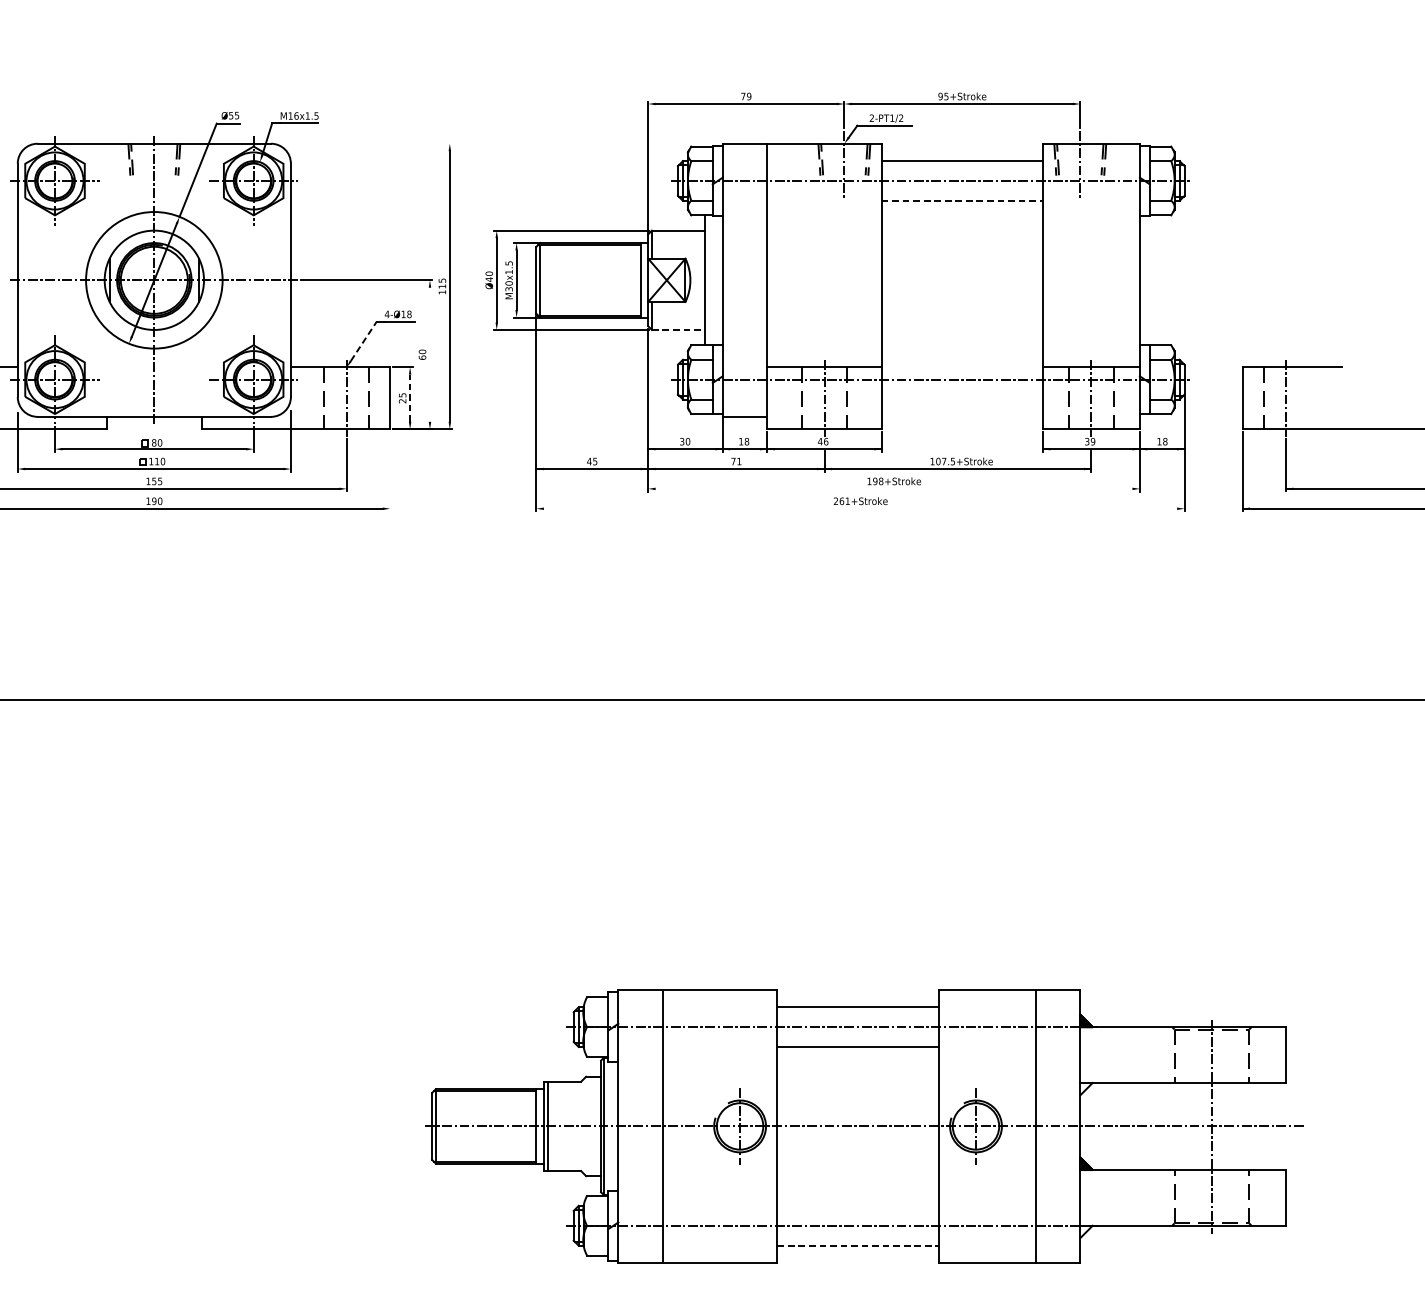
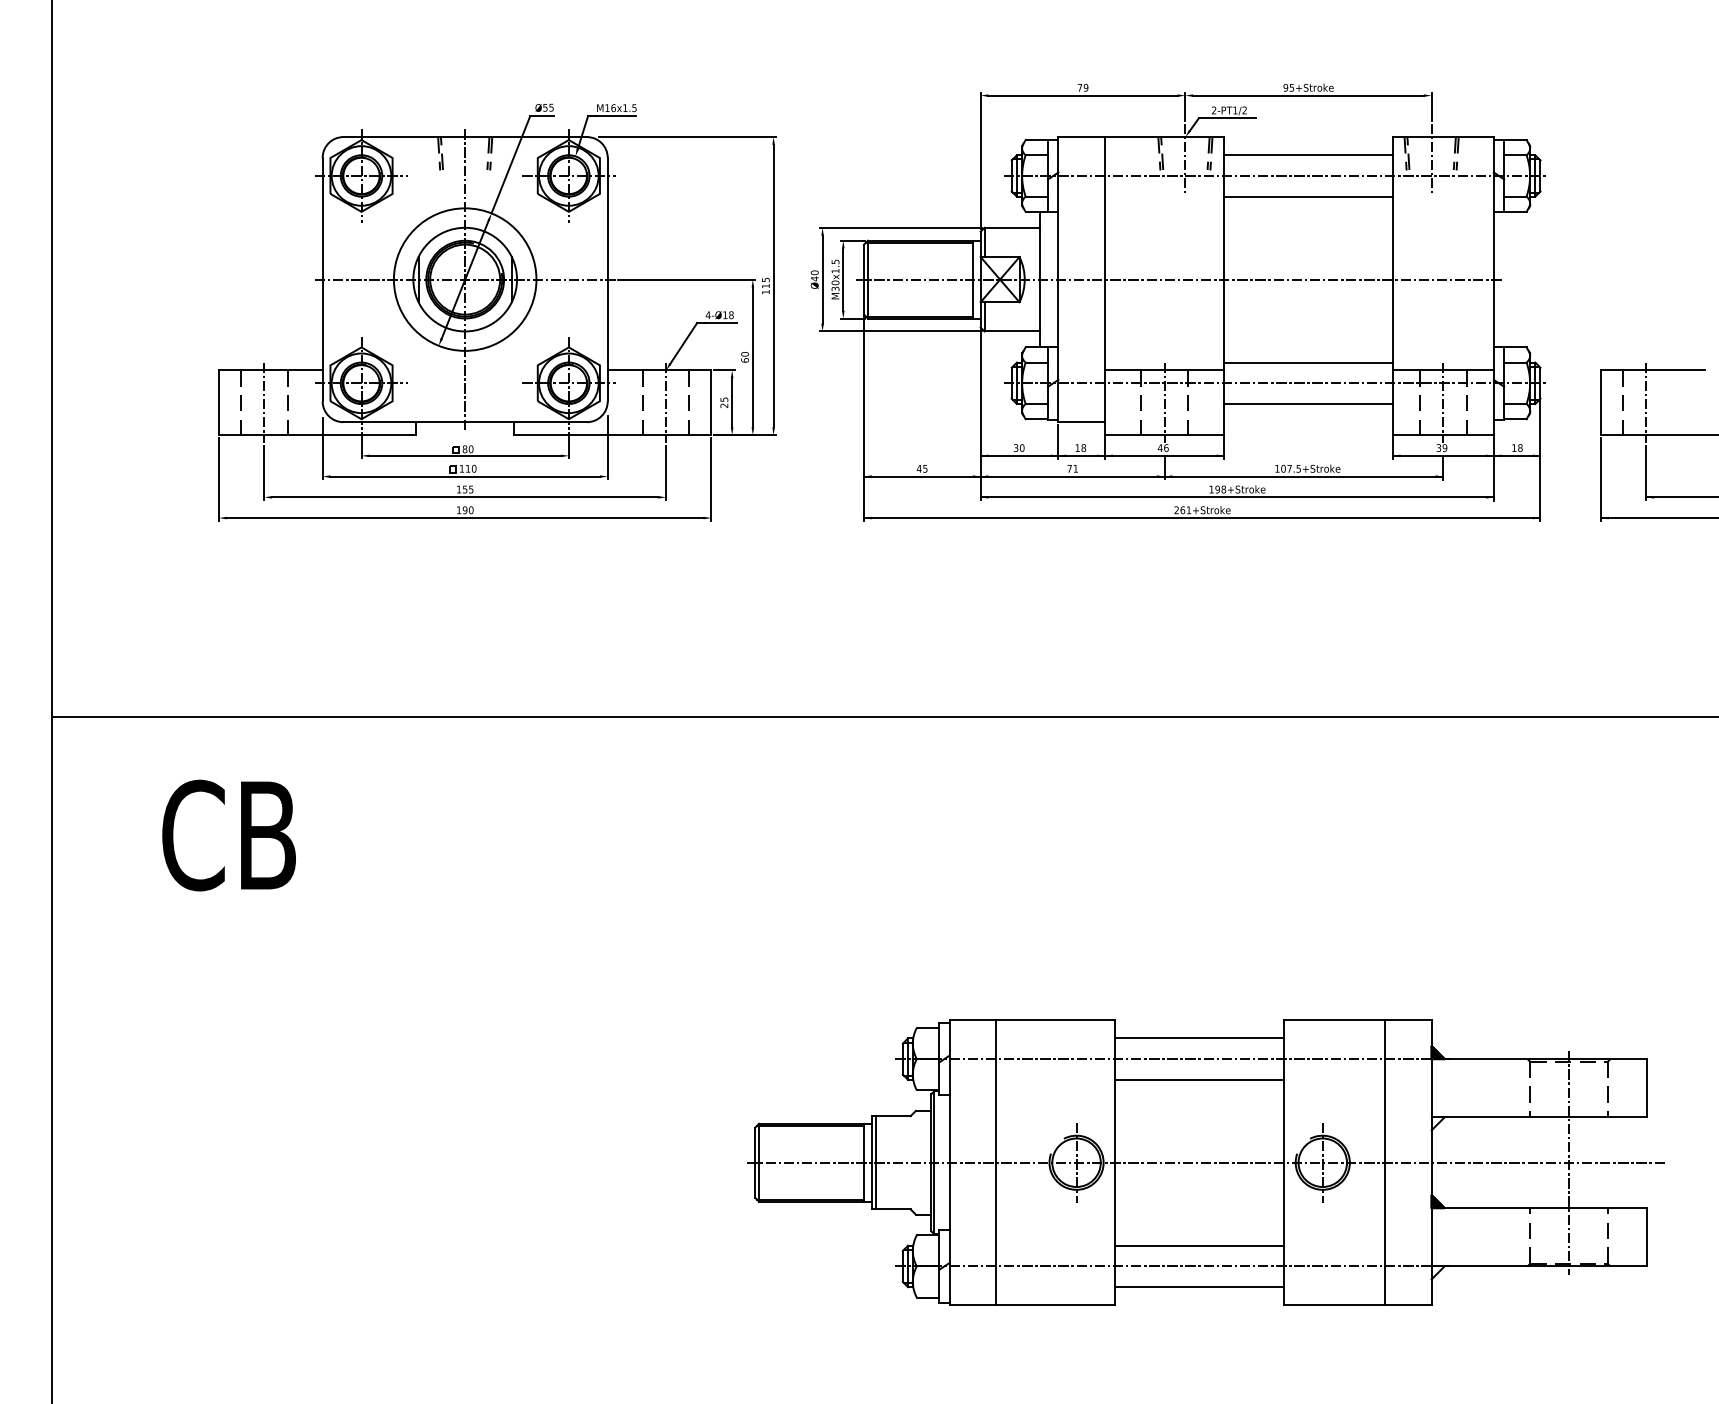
line: (367, 144) -> (687, 137), added
line: (963, 200) -> (1309, 196), dashed -> solid
line: (837, 280) -> (1178, 279), added
line: (678, 330) -> (1012, 331), dashed -> solid
line: (364, 341) -> (684, 343), dashed -> solid
line: (429, 354) -> (752, 357), added
line: (962, 359) -> (1308, 362), added
line: (410, 398) -> (732, 402), dashed -> solid
line: (962, 399) -> (1308, 404), added
line: (390, 470) -> (711, 478), added
line: (893, 489) -> (1236, 497), added
line: (860, 509) -> (1202, 518), added
line: (857, 1205) -> (1199, 1245), added
line: (858, 1245) -> (1200, 1287), dashed -> solid

